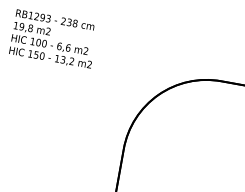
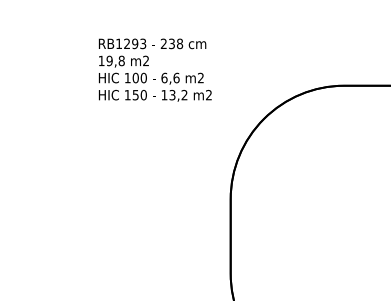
text: (54, 38) -> (155, 69), moved

